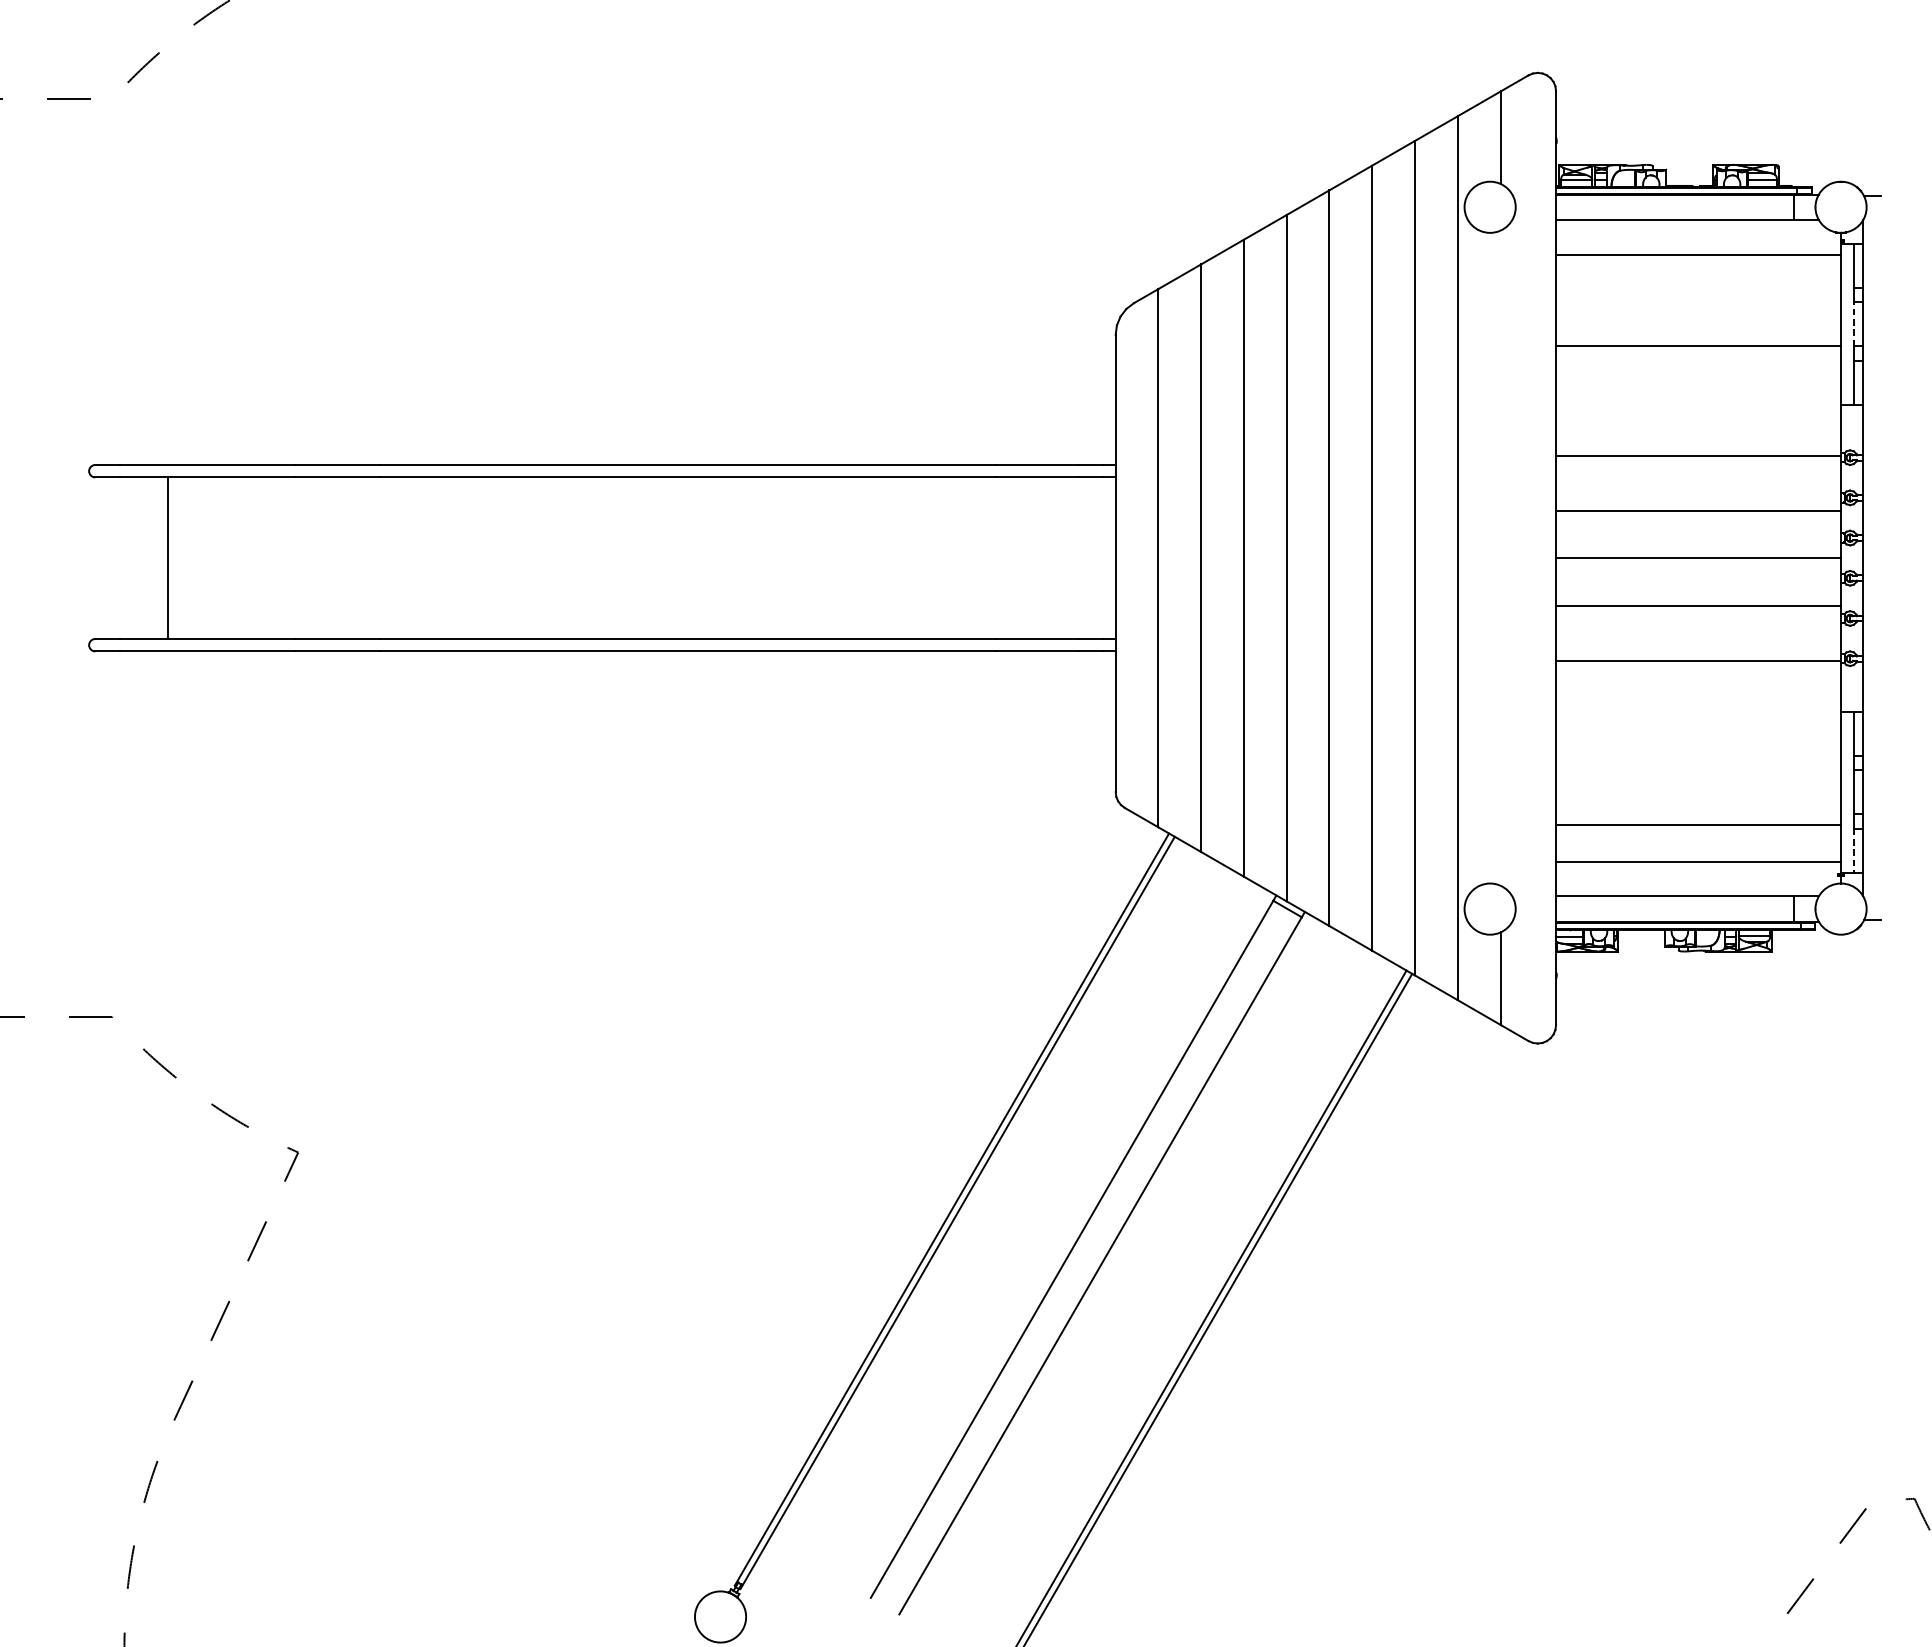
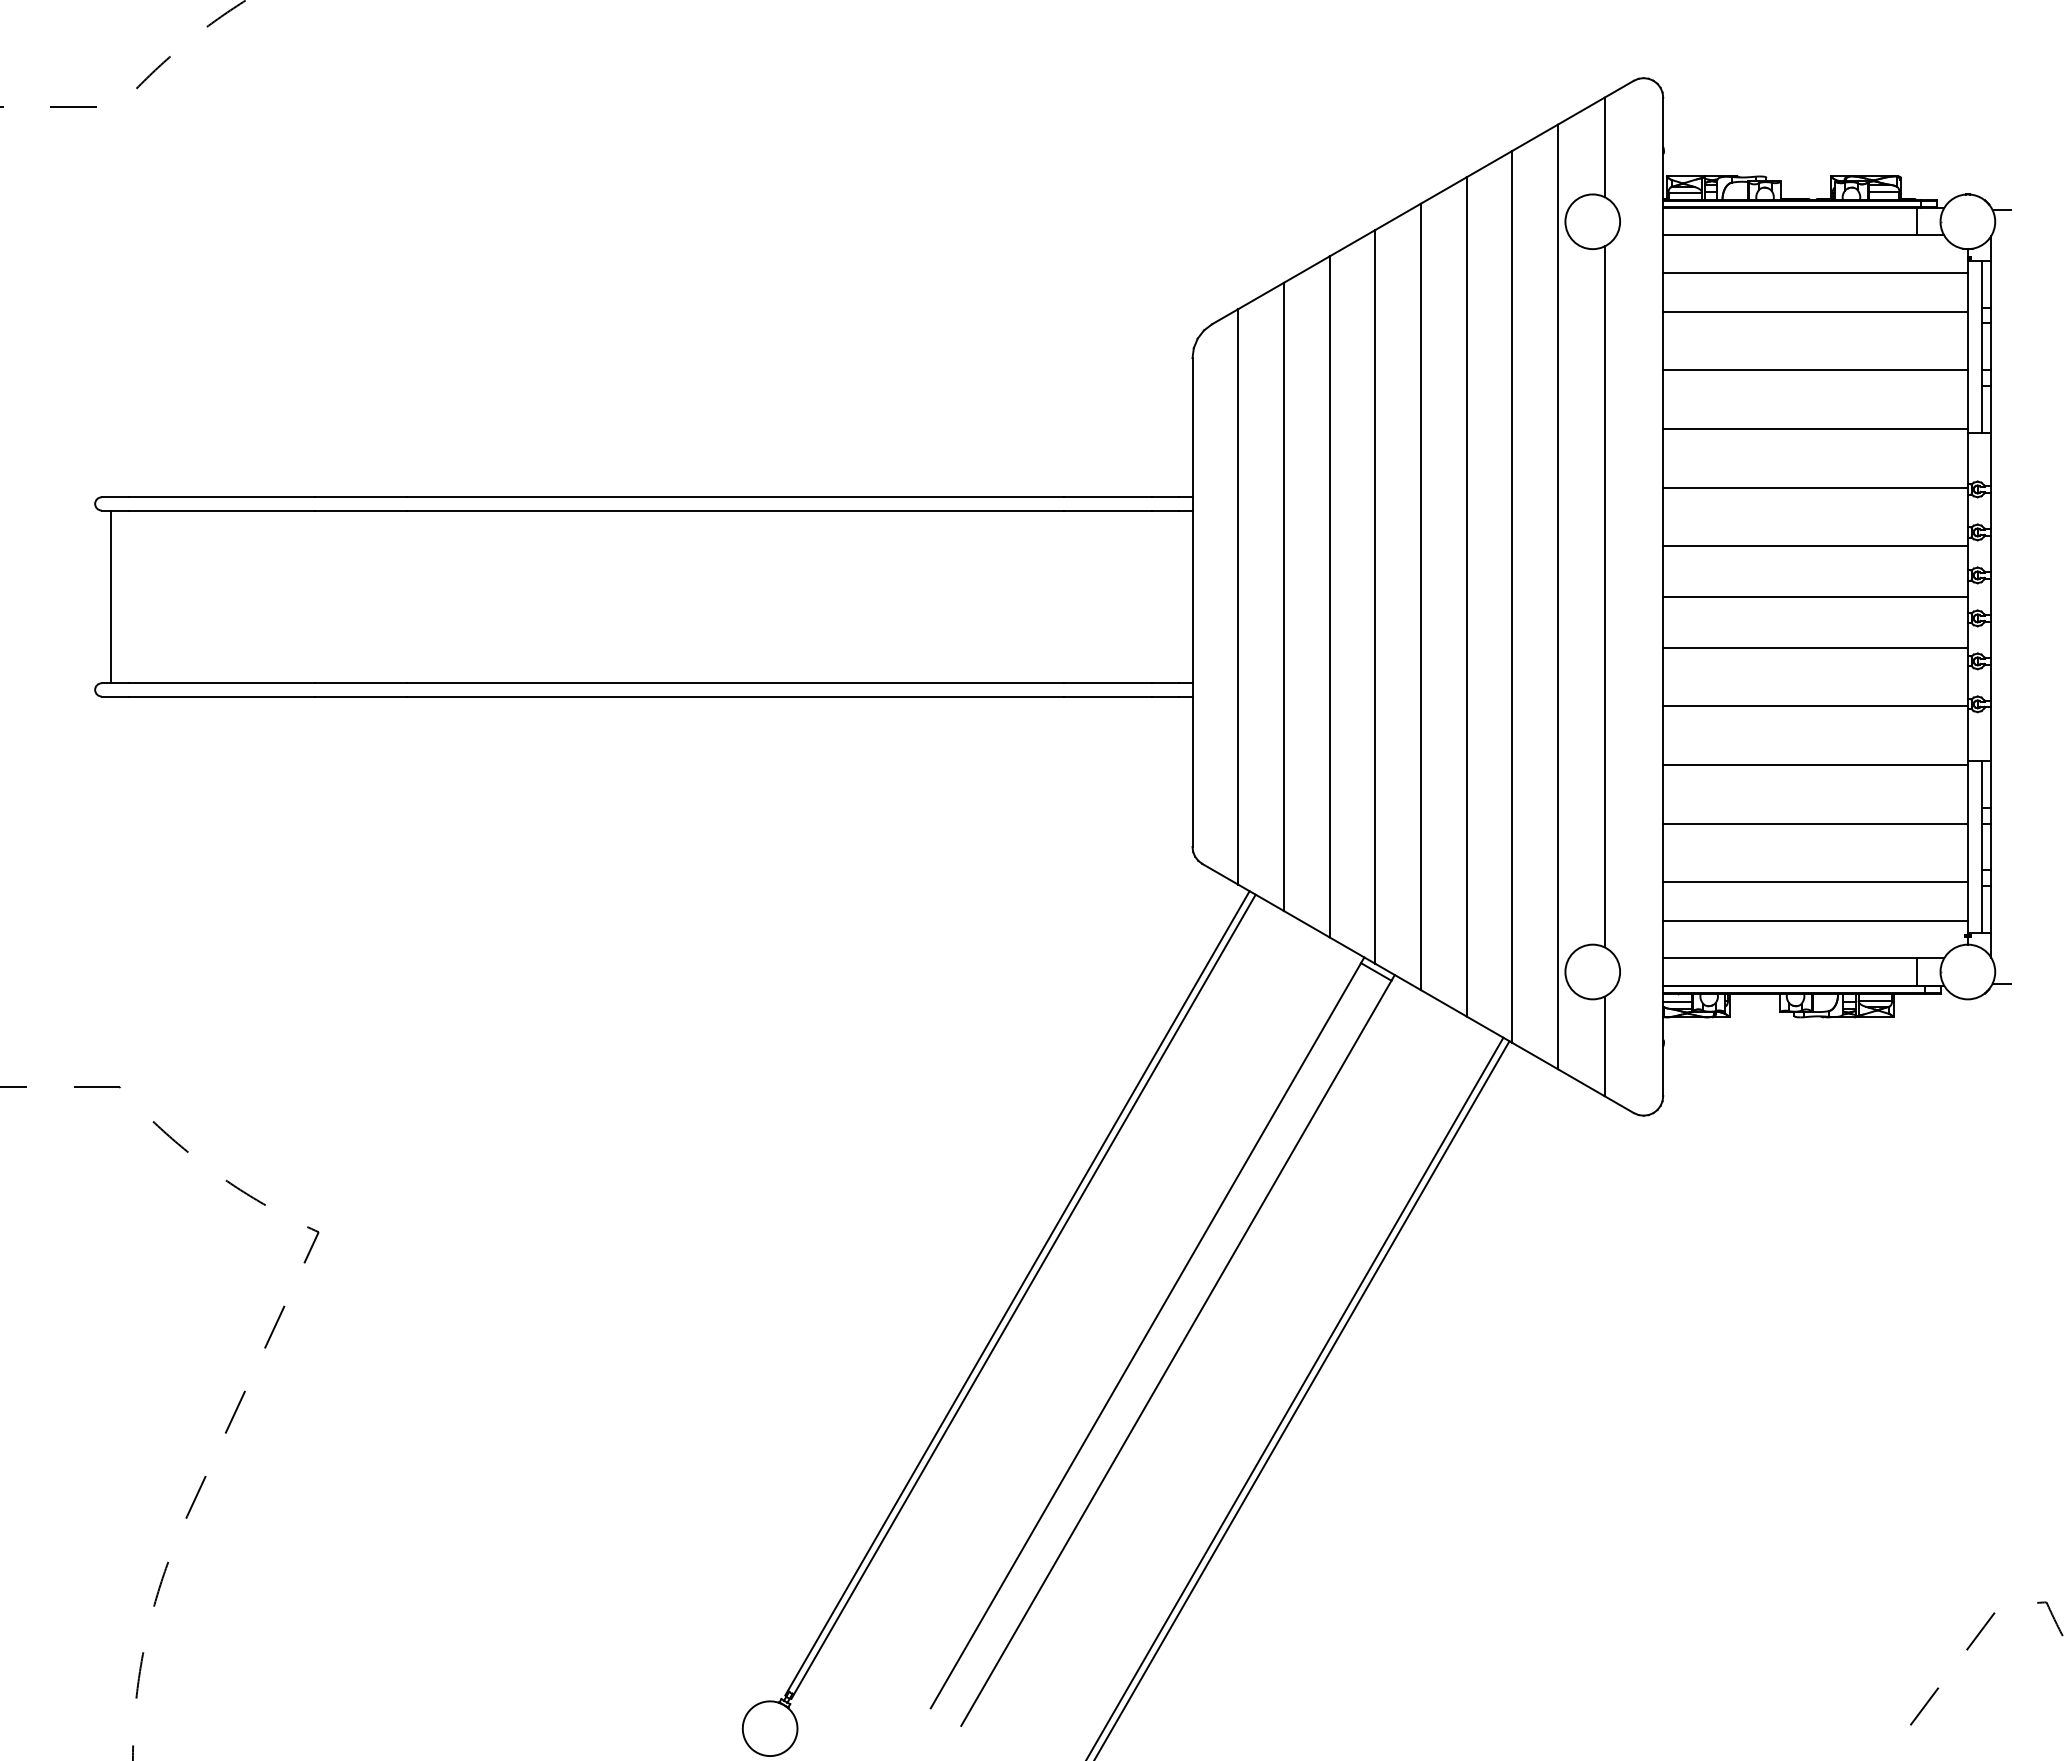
line: (1698, 291) -> (1815, 311), added
line: (1853, 323) -> (1981, 346), dashed -> solid
line: (1698, 400) -> (1815, 428), added
line: (168, 557) -> (111, 596), moved
line: (1501, 557) -> (1604, 596), added
line: (1698, 714) -> (1815, 764), added
line: (1698, 770) -> (1815, 823), added
line: (1853, 851) -> (1981, 910), dashed -> solid

